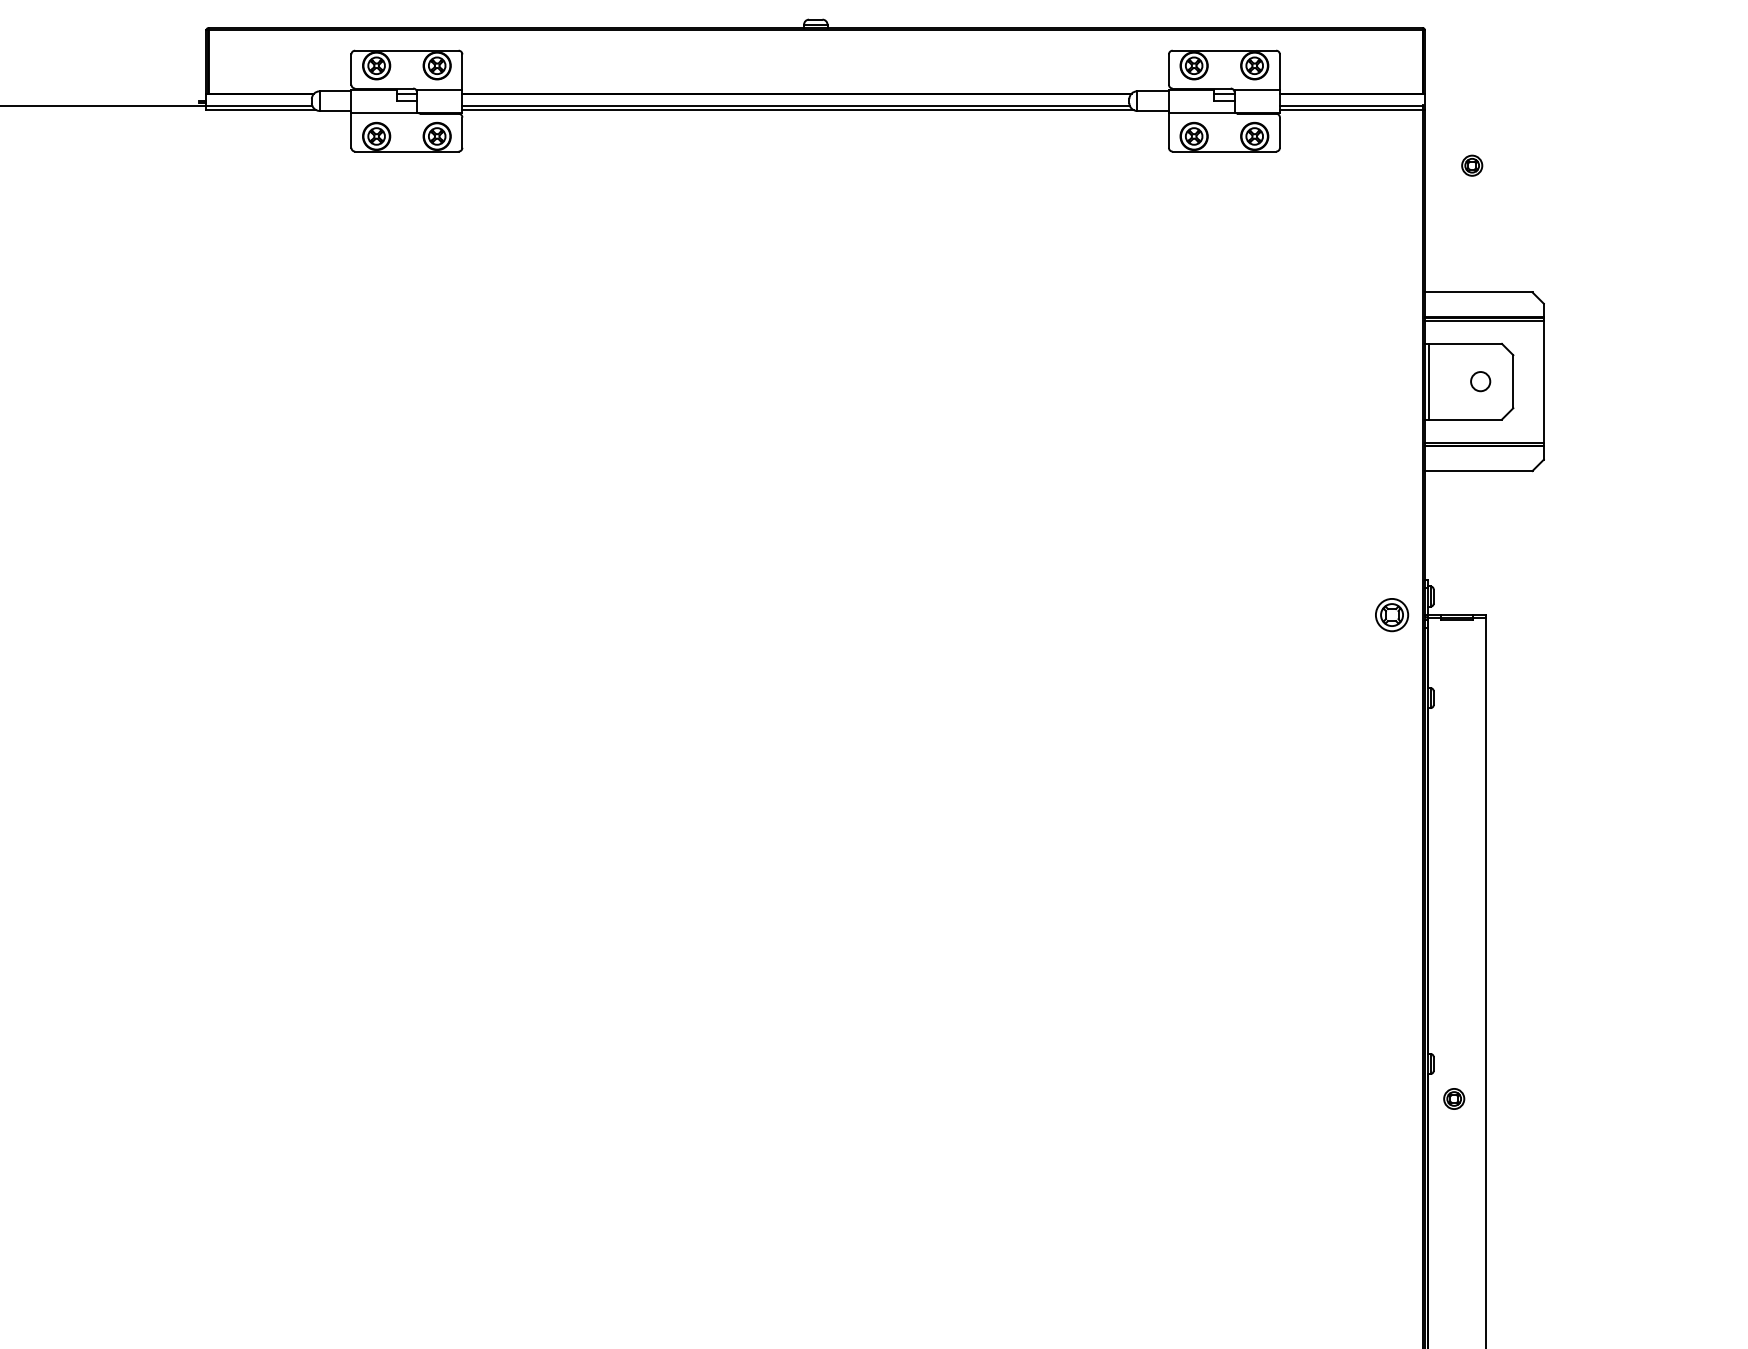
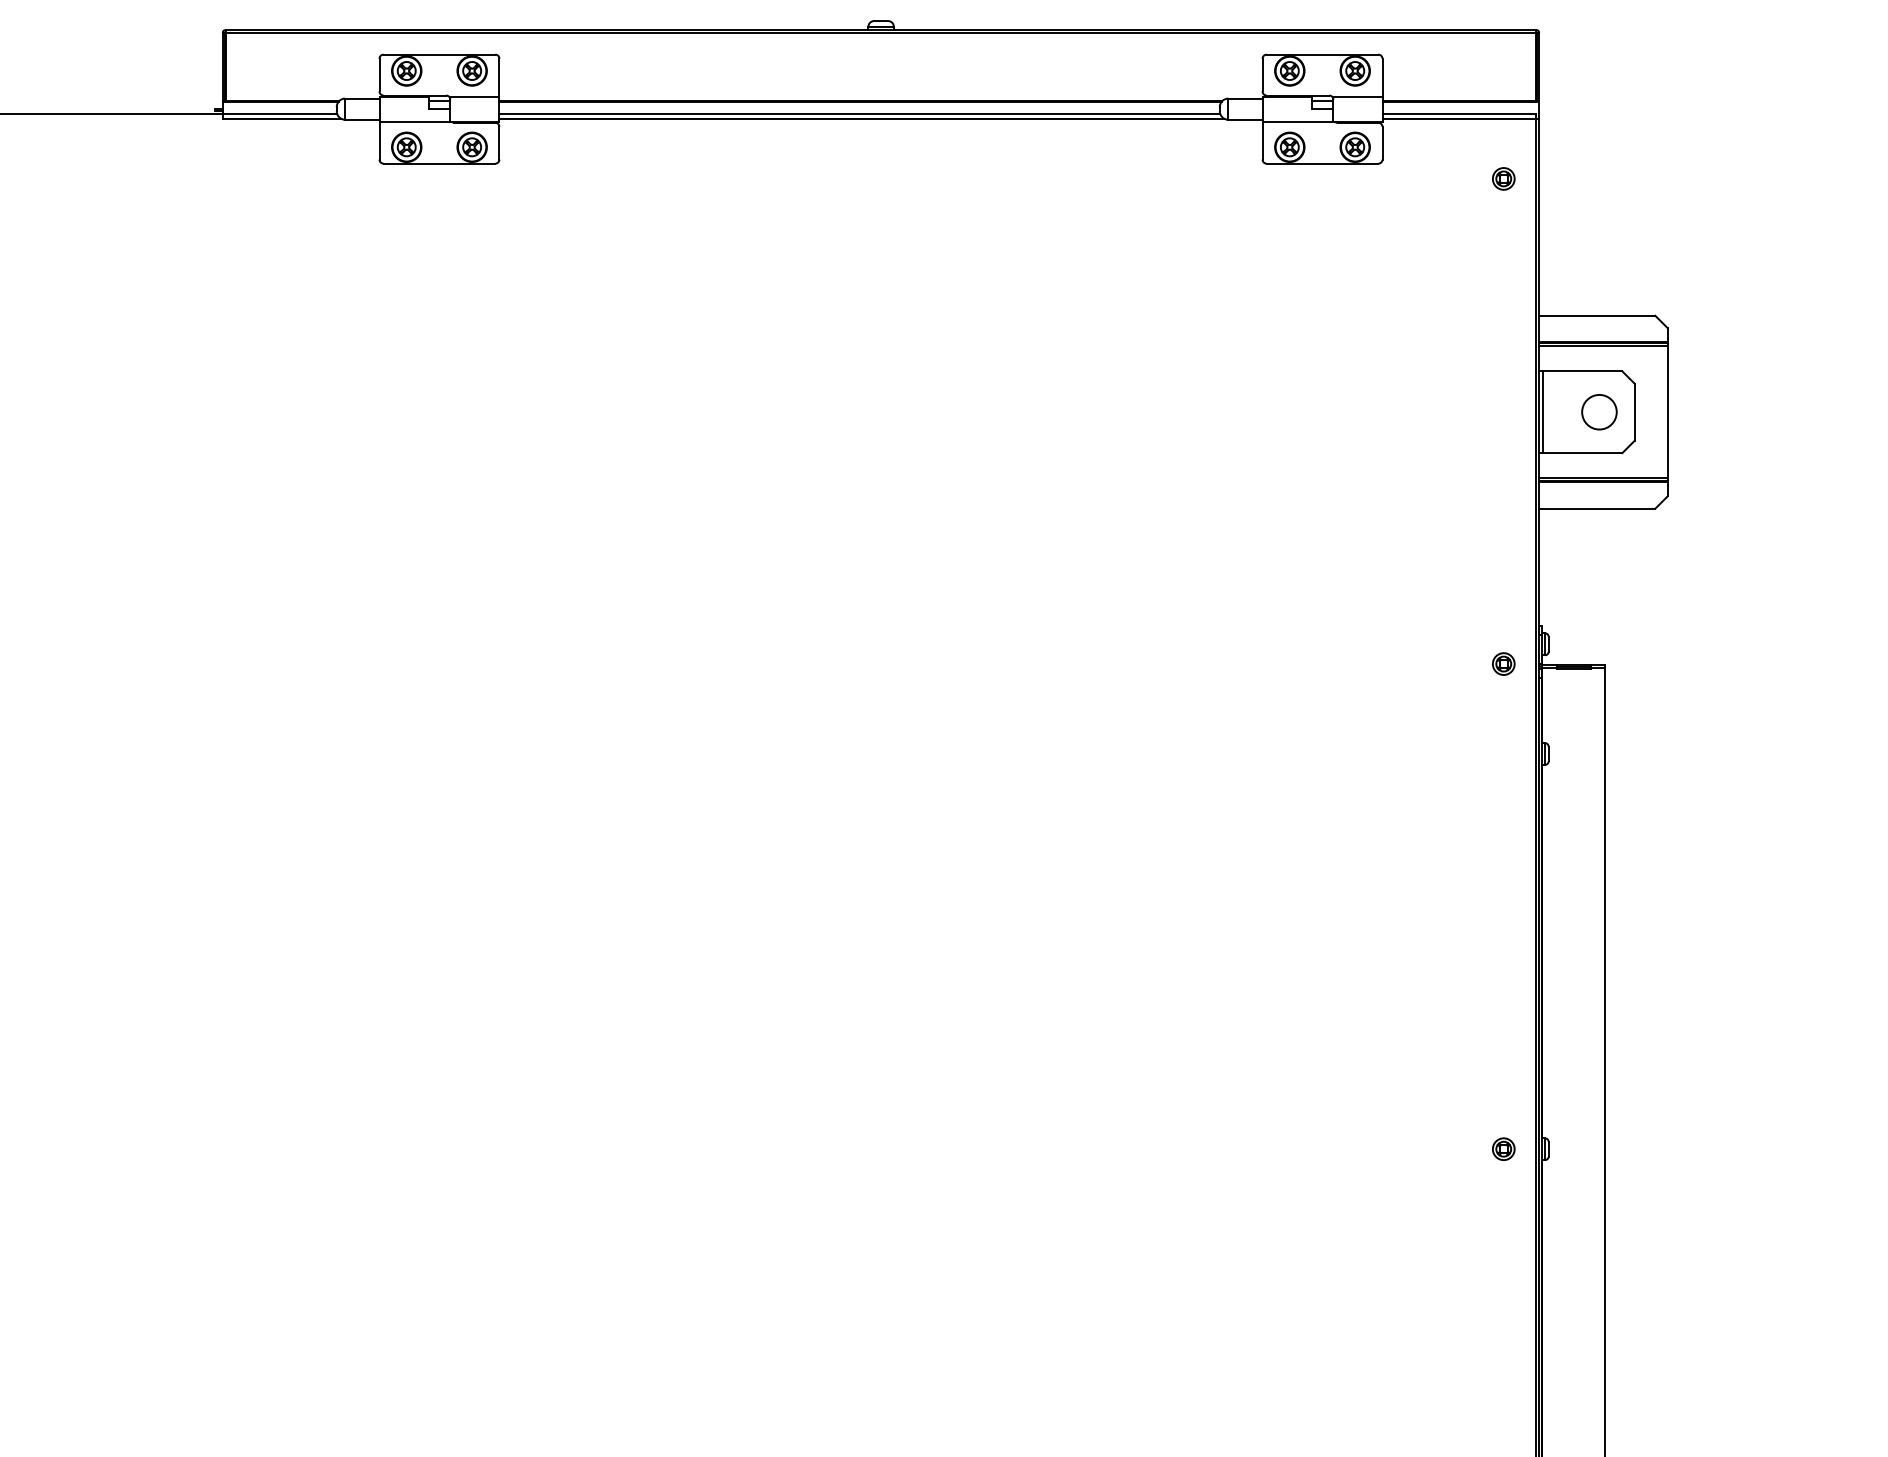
part: (1472, 165) -> (1504, 178), moved
circle: (1480, 381) -> (1599, 412), size x1.67
part: (1392, 614) -> (1504, 663), size x0.62
part: (1454, 1098) -> (1504, 1148), moved

